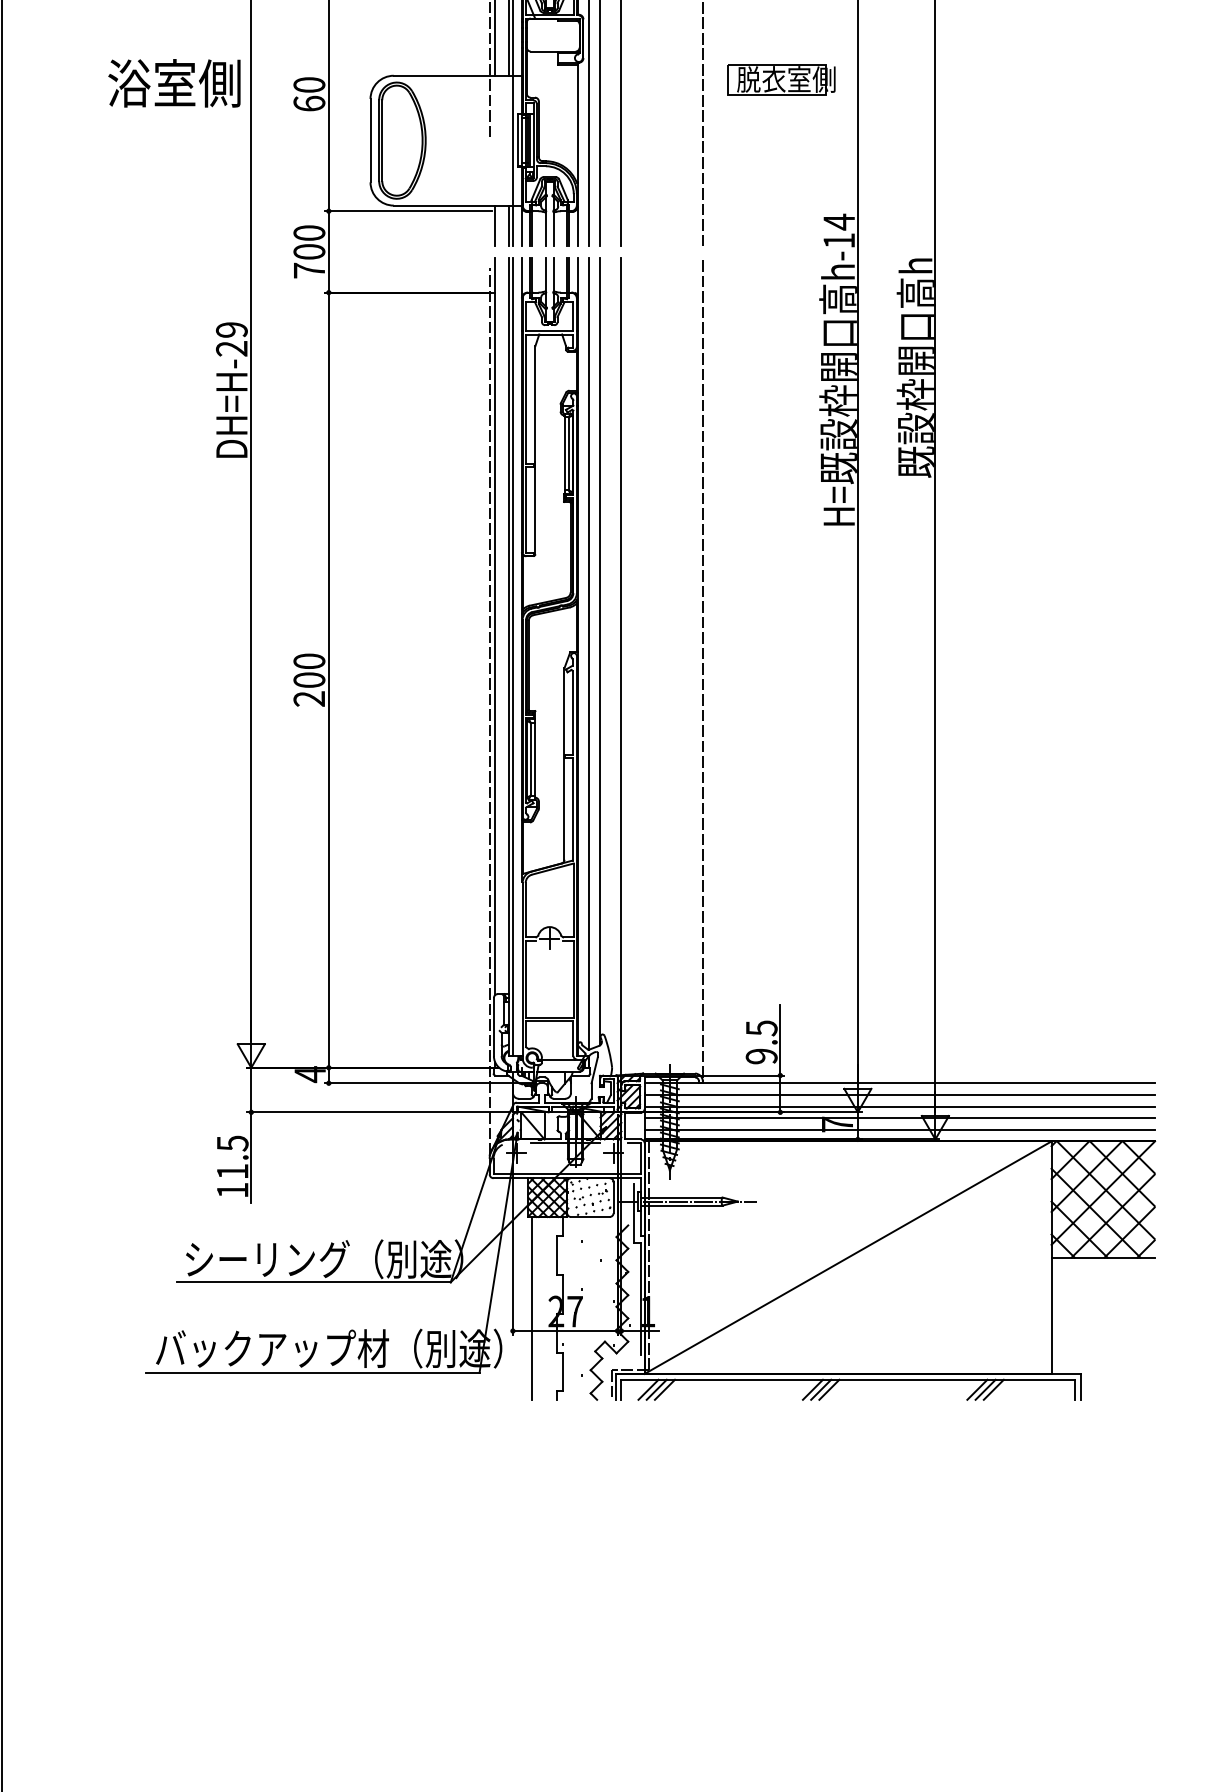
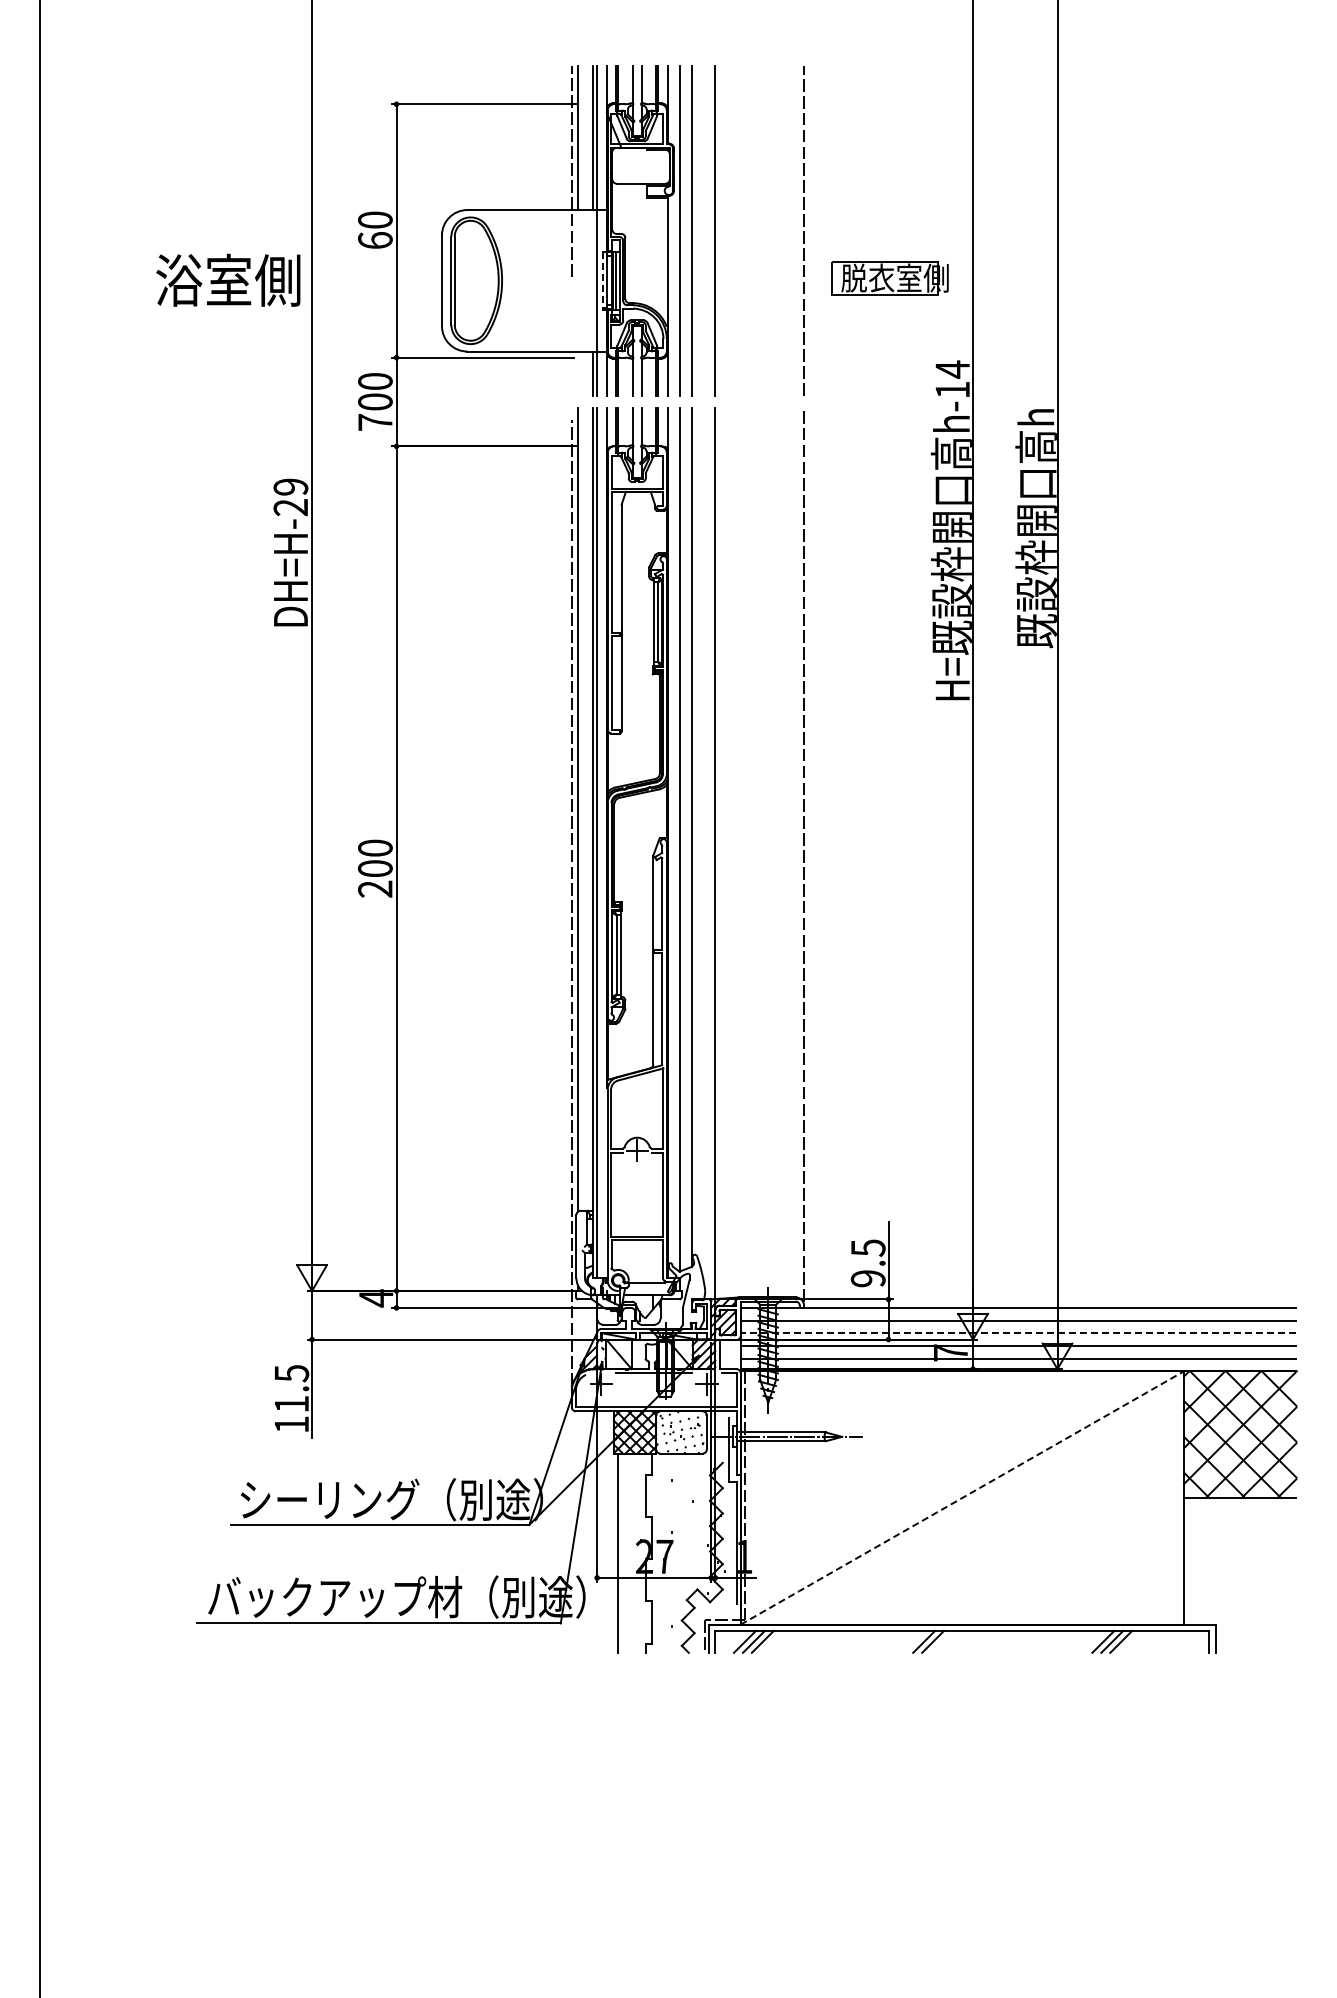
part: (781, 79) -> (889, 278), moved
text: (174, 82) -> (228, 279), moved
line: (517, 140) -> (602, 280), solid -> dashed
line: (495, 225) -> (578, 373), removed
line: (899, 1106) -> (1018, 1333), solid -> dashed
line: (848, 1257) -> (962, 1497), solid -> dashed
line: (828, 1389) -> (941, 1641), removed

